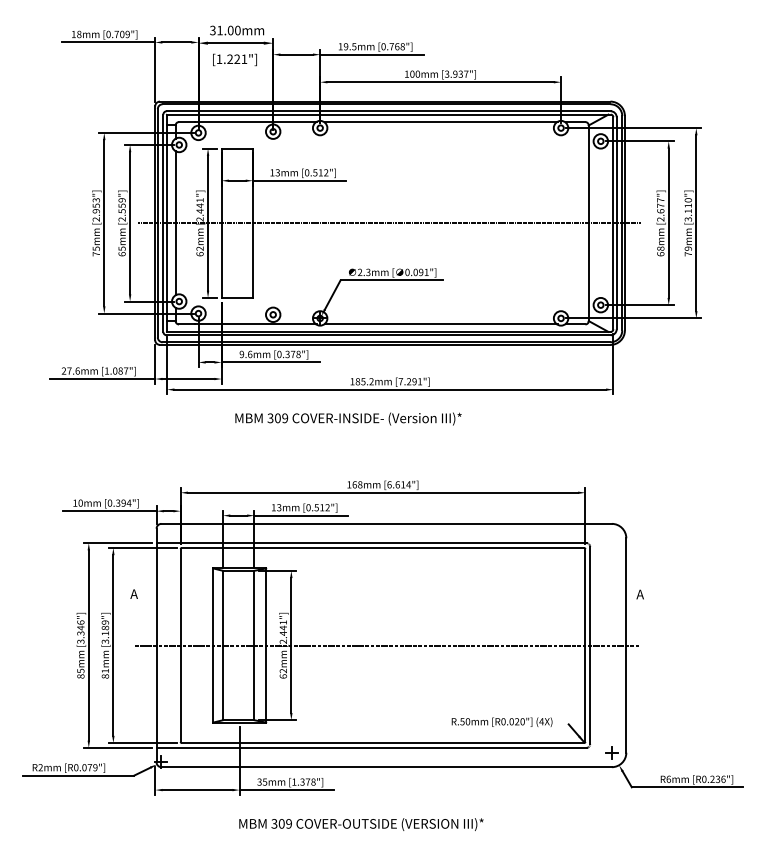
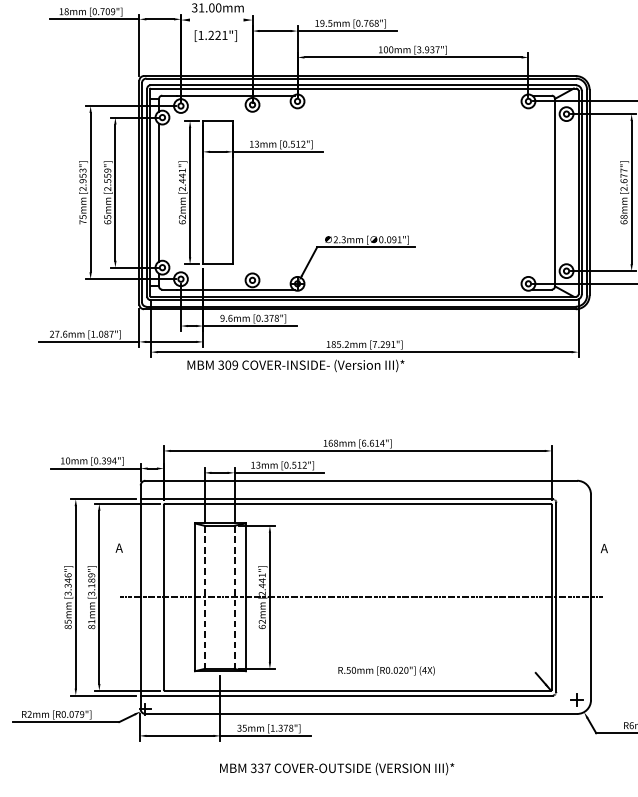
line: (235, 43) -> (216, 20), removed
line: (441, 122) -> (413, 96), removed
line: (389, 223) -> (364, 192), removed
line: (441, 324) -> (413, 289), removed
text: (348, 418) -> (295, 365), moved
line: (223, 645) -> (204, 597), solid -> dashed
line: (254, 645) -> (234, 597), solid -> dashed
text: (501, 721) -> (386, 670), moved
text: (285, 823) -> (264, 767), 309 -> 337

